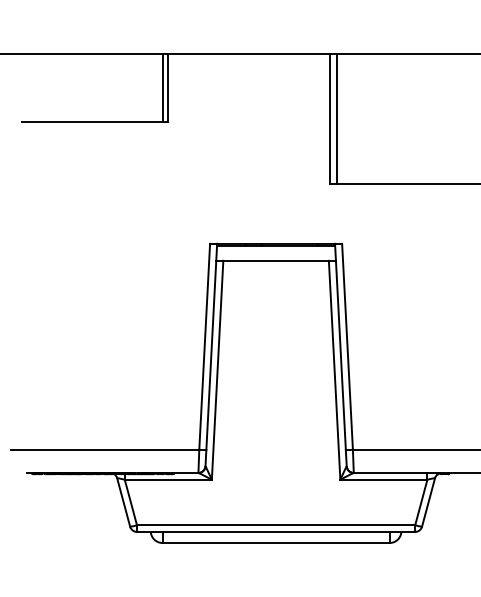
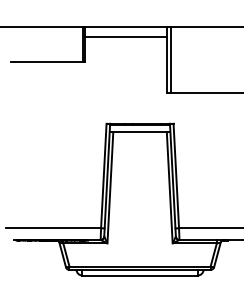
line: (249, 71) -> (126, 36), added

